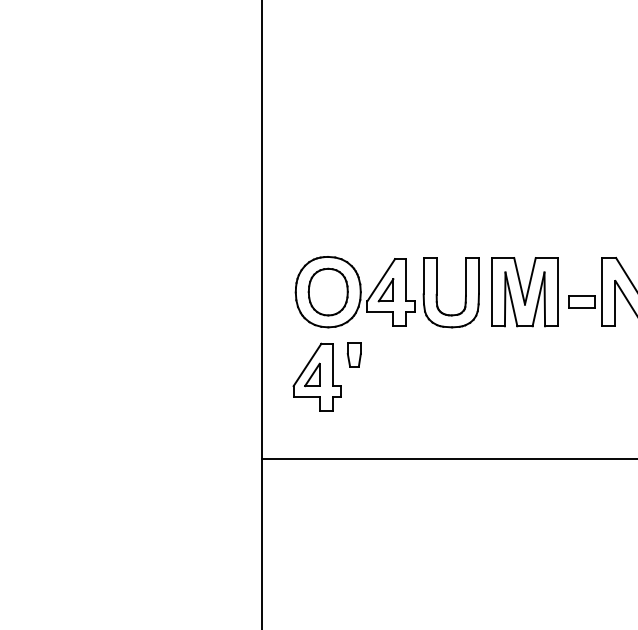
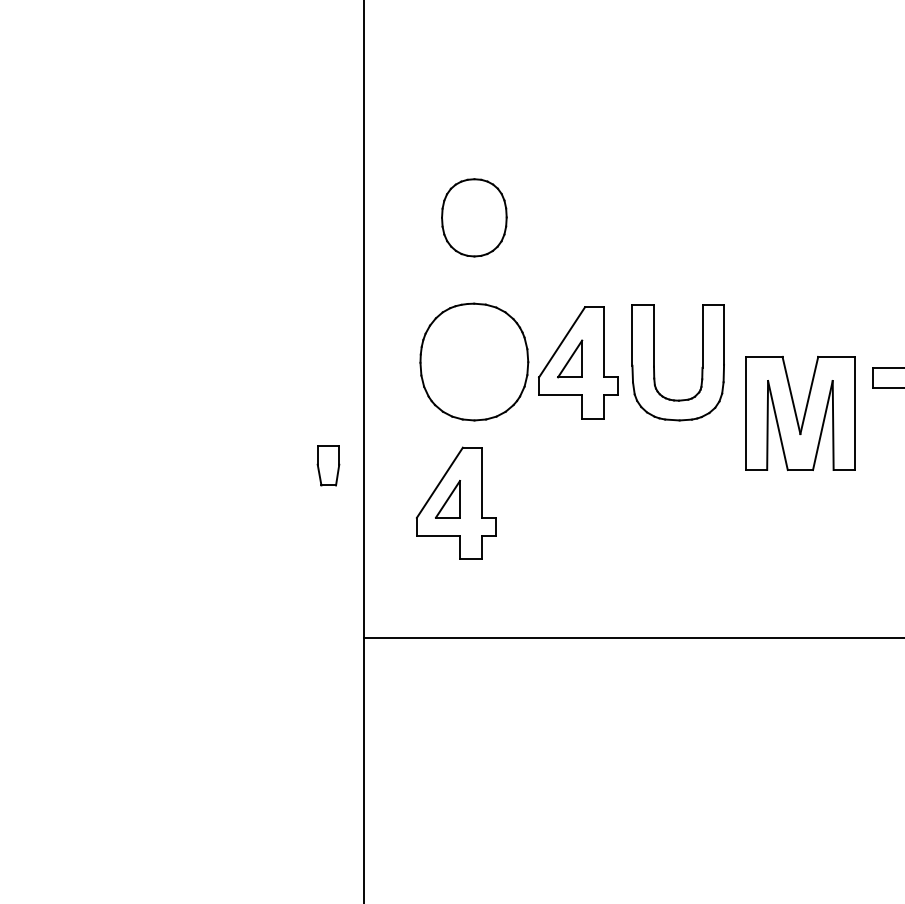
part: (327, 291) -> (473, 216), moved
part: (524, 292) -> (799, 414), moved
part: (353, 354) -> (327, 465), moved

